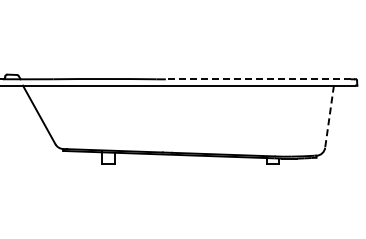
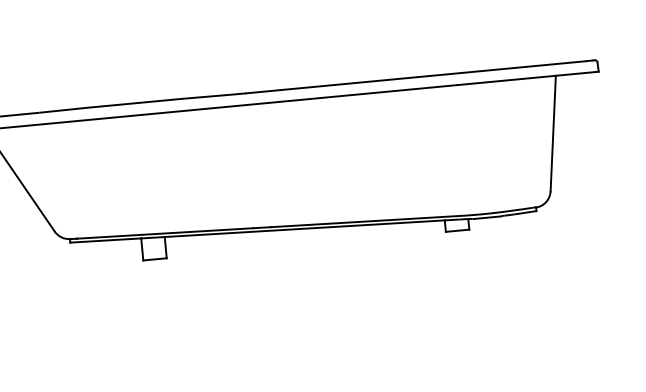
line: (257, 79) -> (414, 77), dashed -> solid
line: (329, 117) -> (553, 135), dashed -> solid

